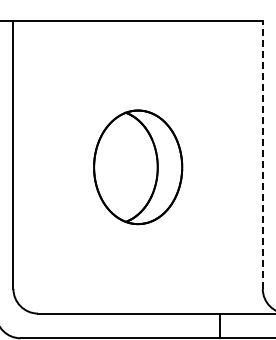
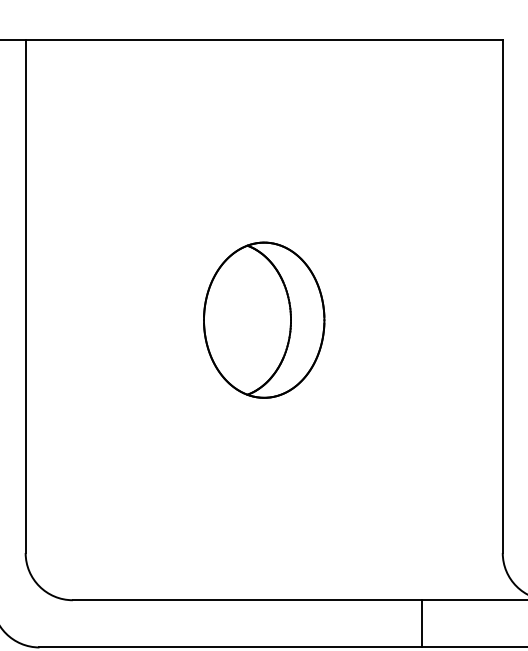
line: (262, 154) -> (502, 295), dashed -> solid
part: (137, 166) -> (263, 318), size x0.71

